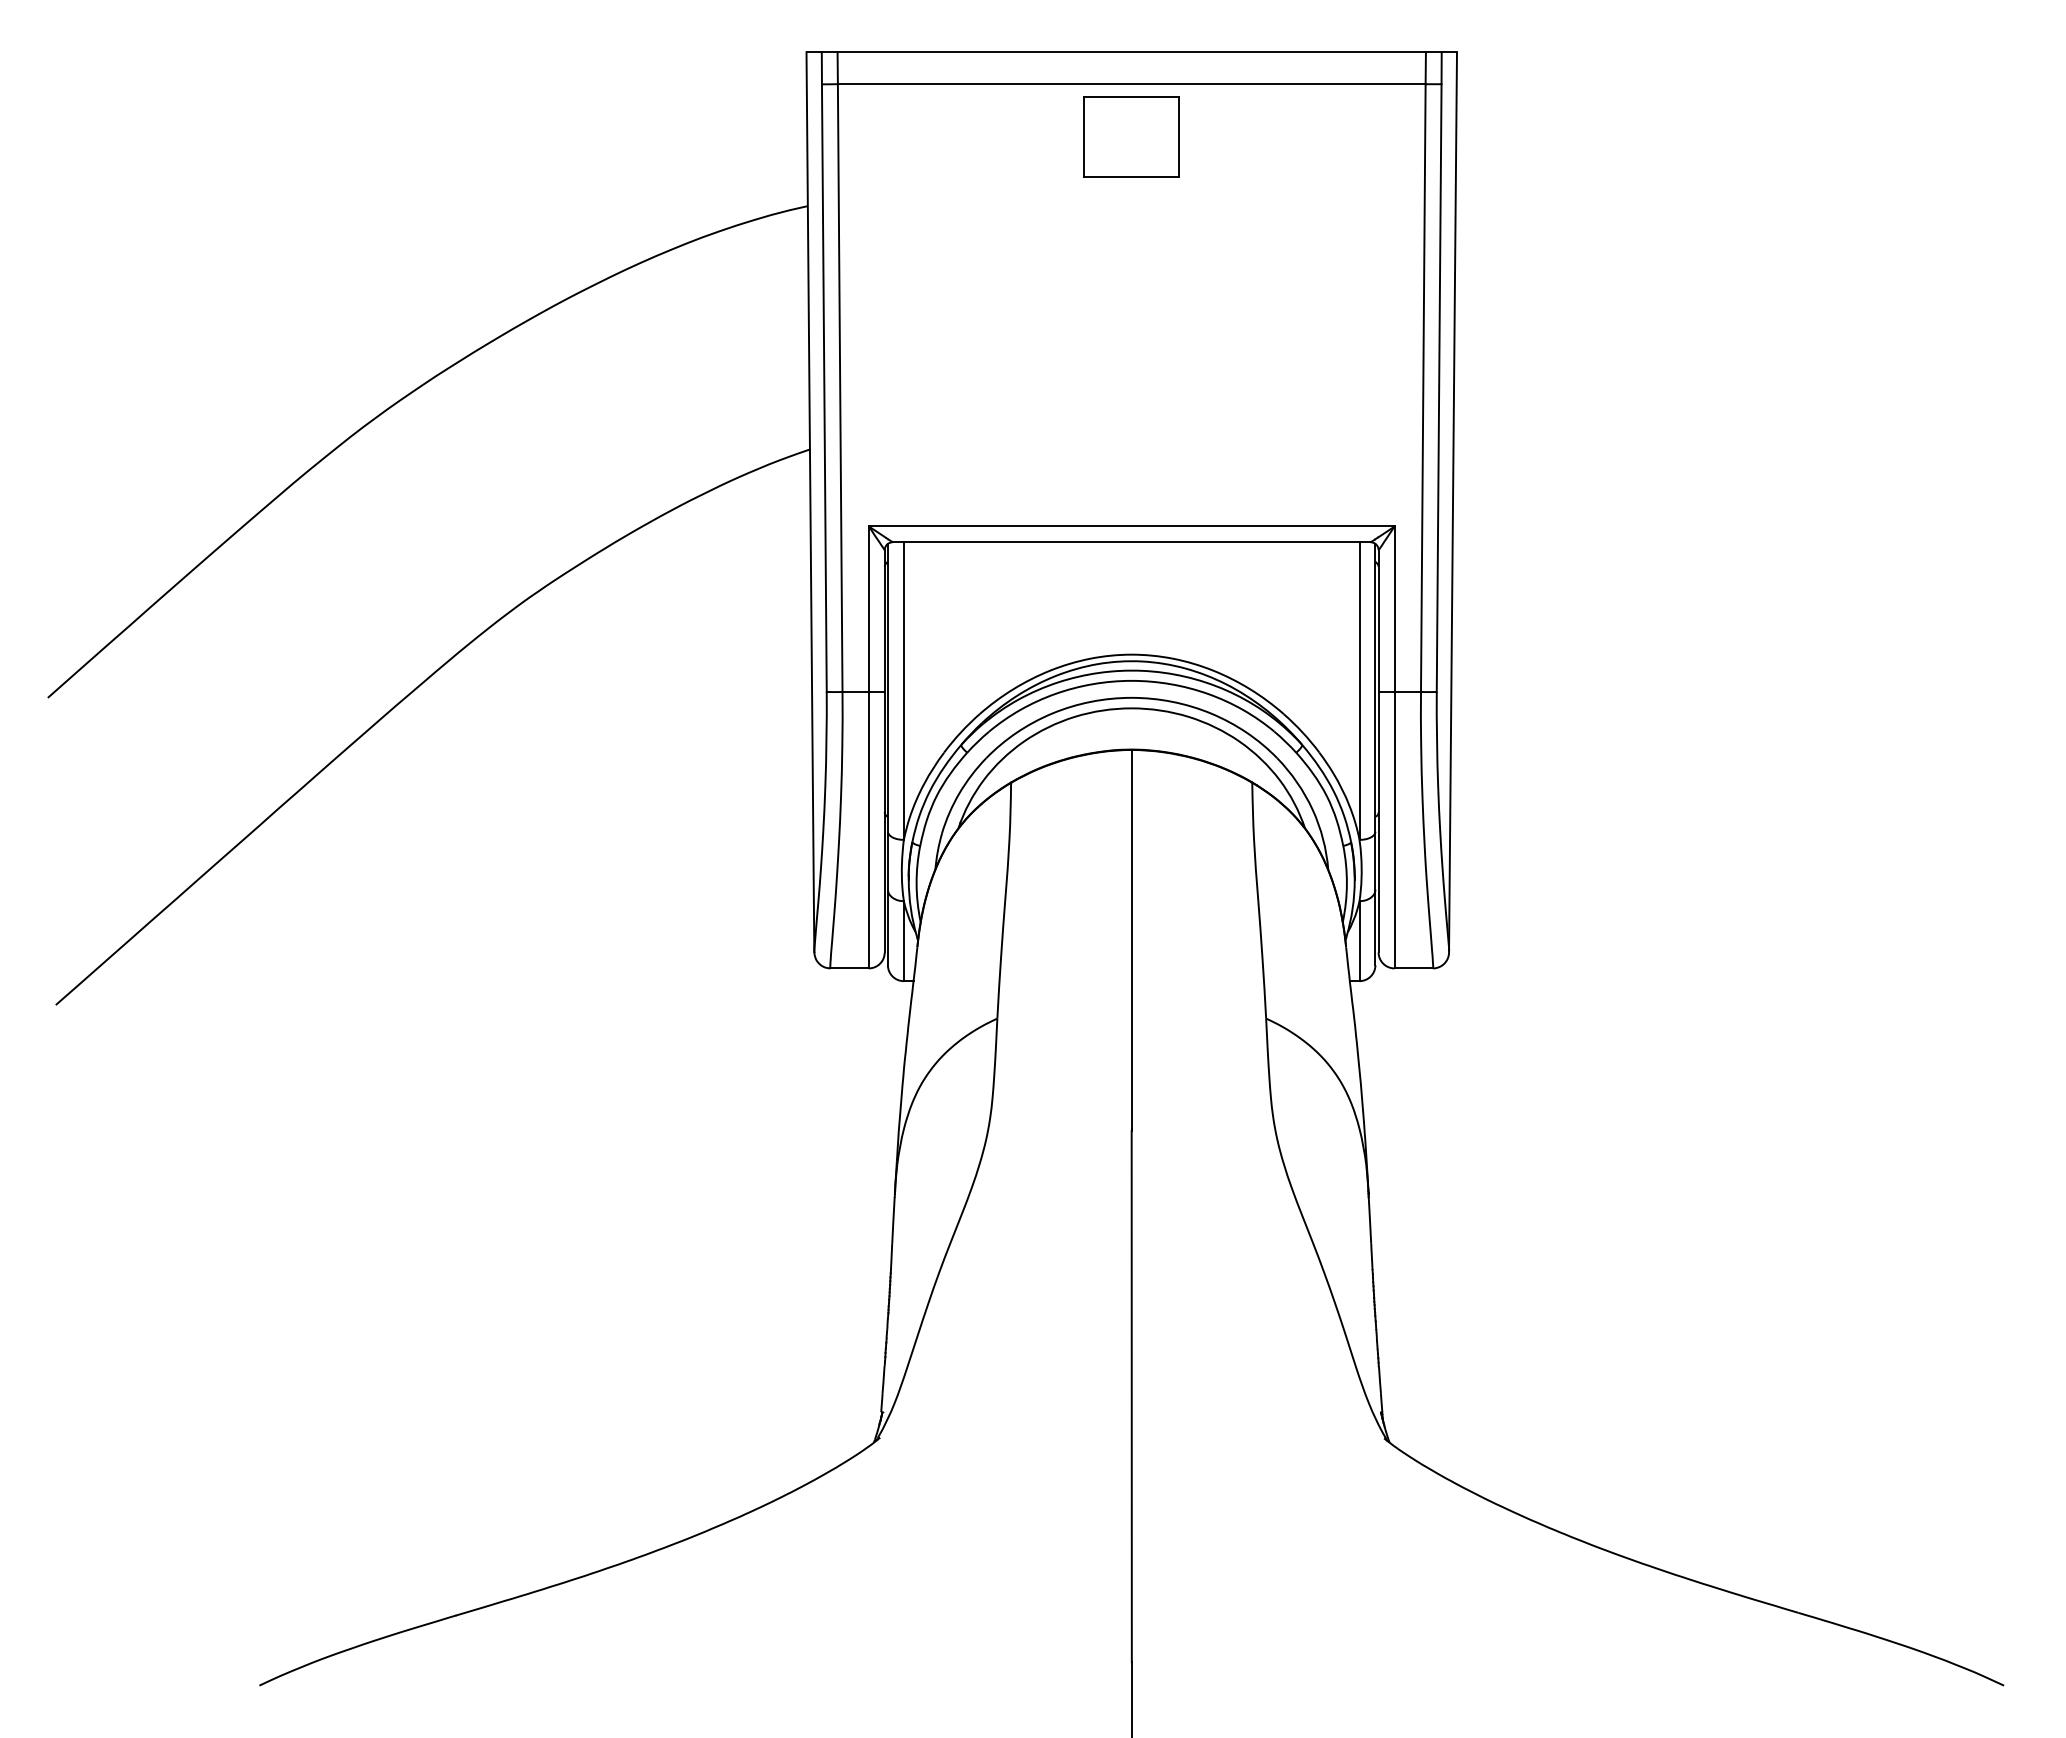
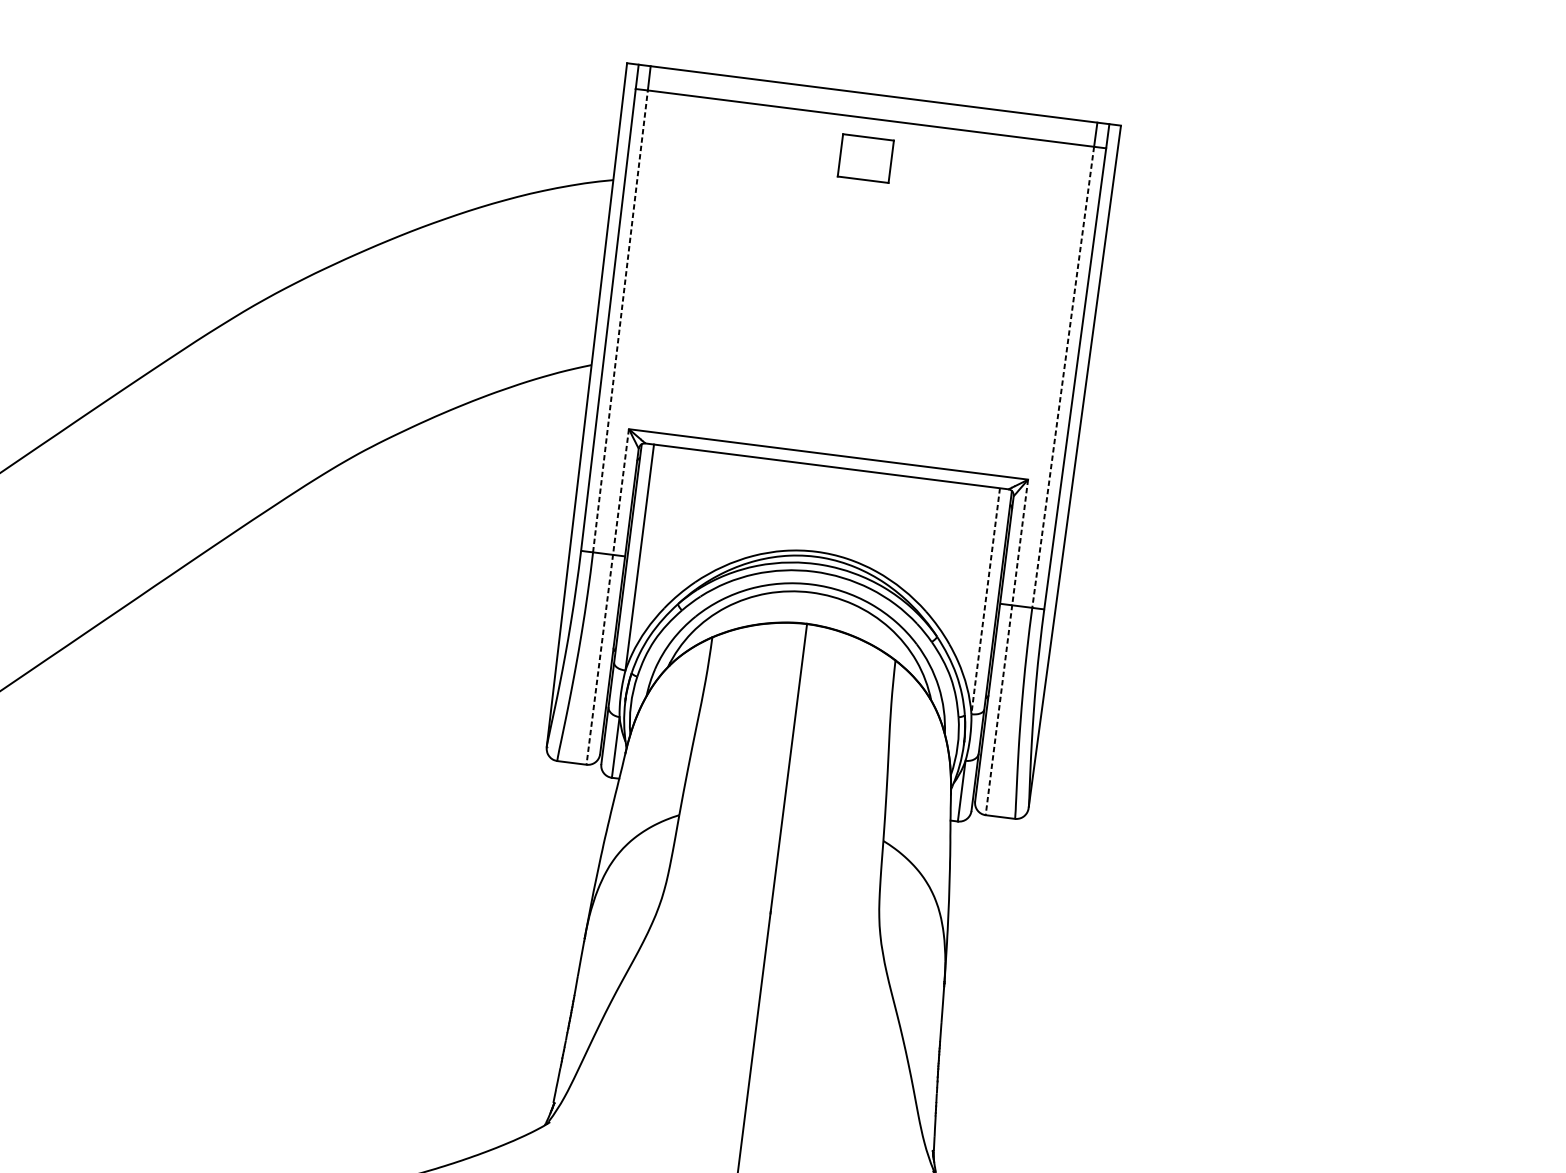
part: (1131, 136) -> (865, 158), size x0.7
line: (840, 388) -> (620, 321), solid -> dashed
line: (1423, 388) -> (1063, 377), solid -> dashed
line: (1359, 691) -> (985, 601), solid -> dashed
line: (868, 747) -> (607, 596), solid -> dashed
line: (1394, 747) -> (1006, 647), solid -> dashed

